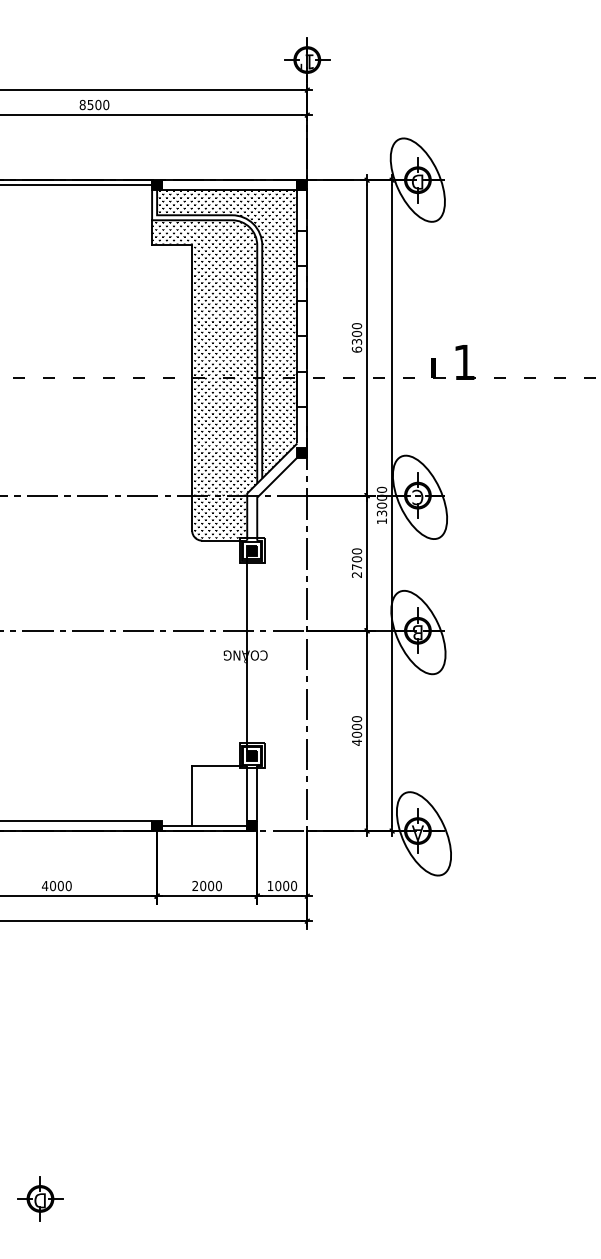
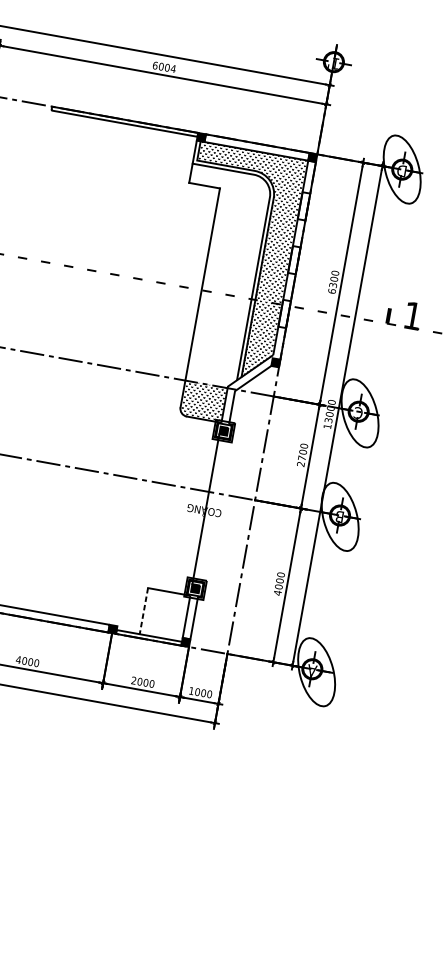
text: (94, 104) -> (164, 66), 8500 -> 6004
hatch: (204, 358) -> (213, 277), removed
line: (192, 796) -> (144, 611), solid -> dashed

